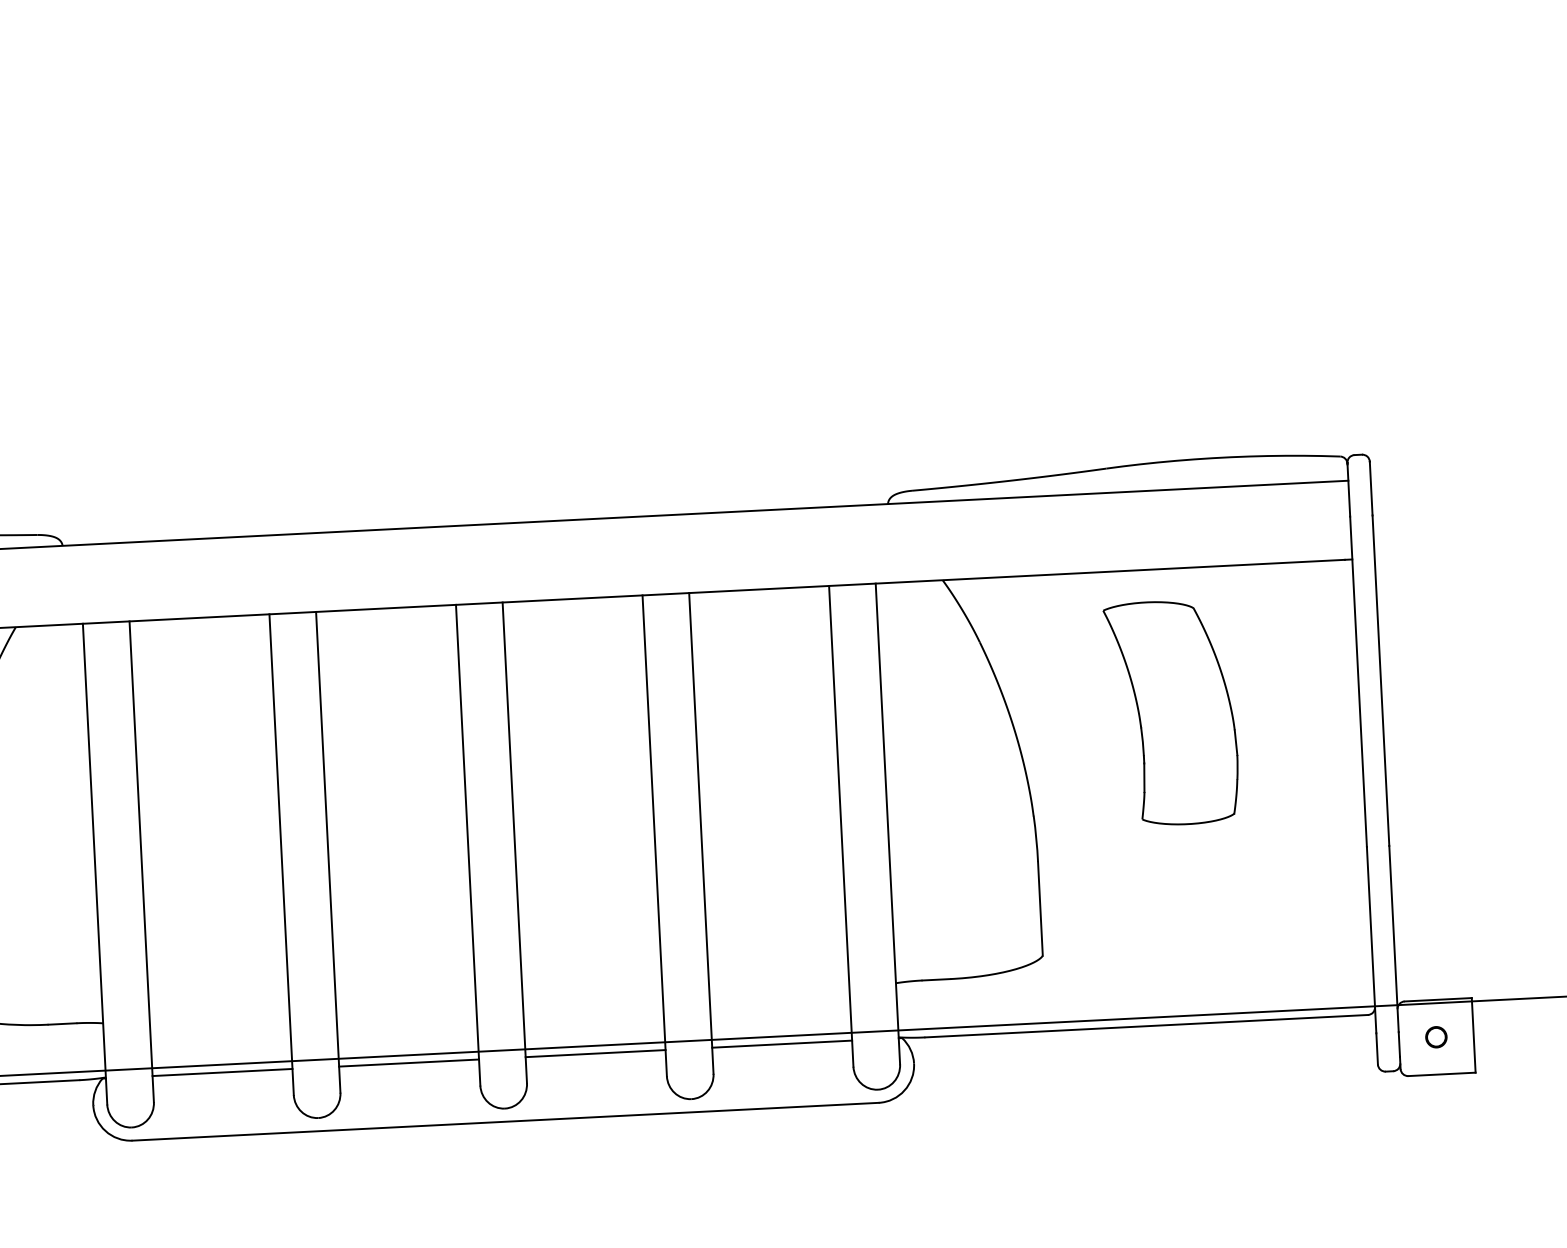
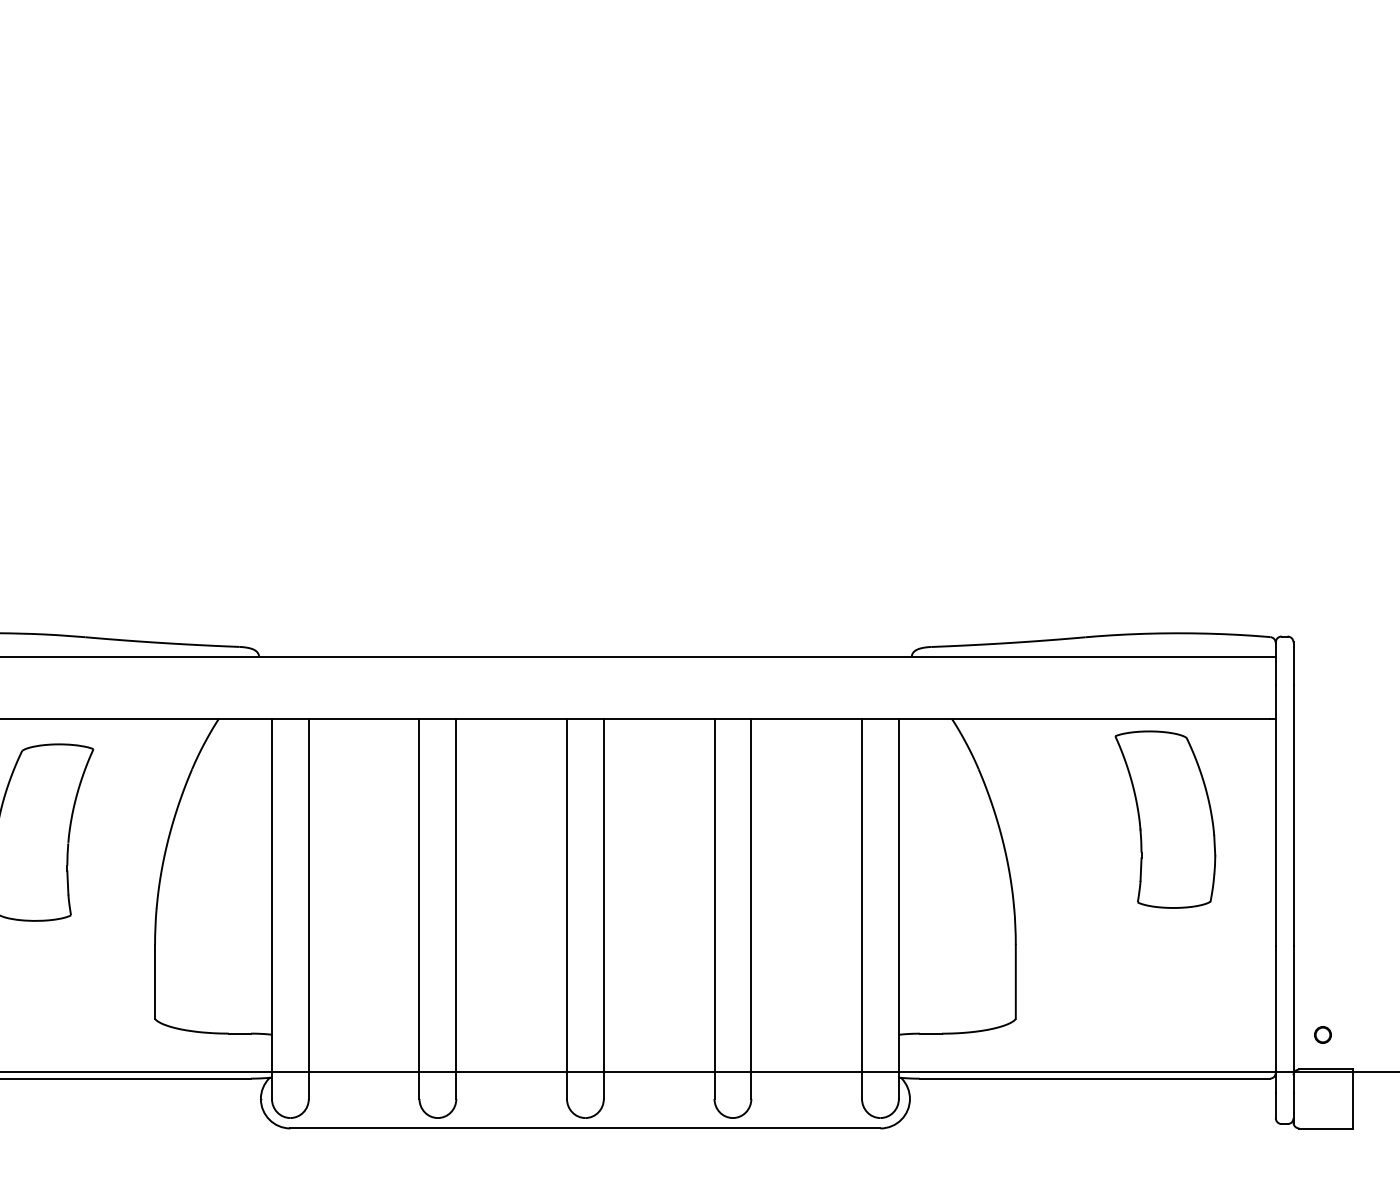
part: (1172, 712) -> (1165, 819), moved
circle: (1435, 1036) -> (1322, 1034), moved
line: (781, 1044) -> (806, 1078), removed
line: (594, 1053) -> (658, 1078), removed
line: (408, 1063) -> (511, 1078), removed
line: (221, 1072) -> (363, 1078), removed

